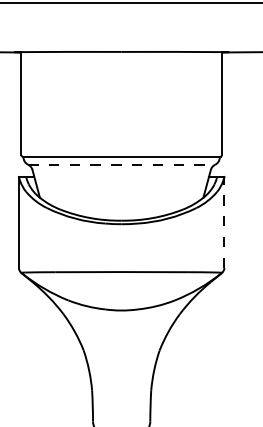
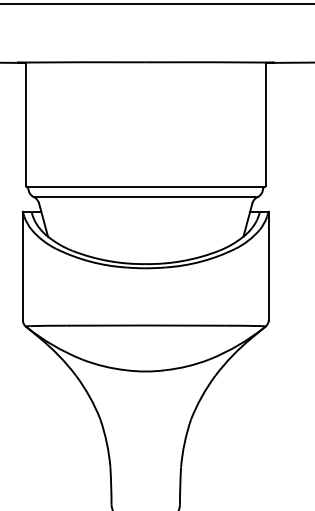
line: (121, 164) -> (145, 197), dashed -> solid
line: (224, 221) -> (268, 265), dashed -> solid

